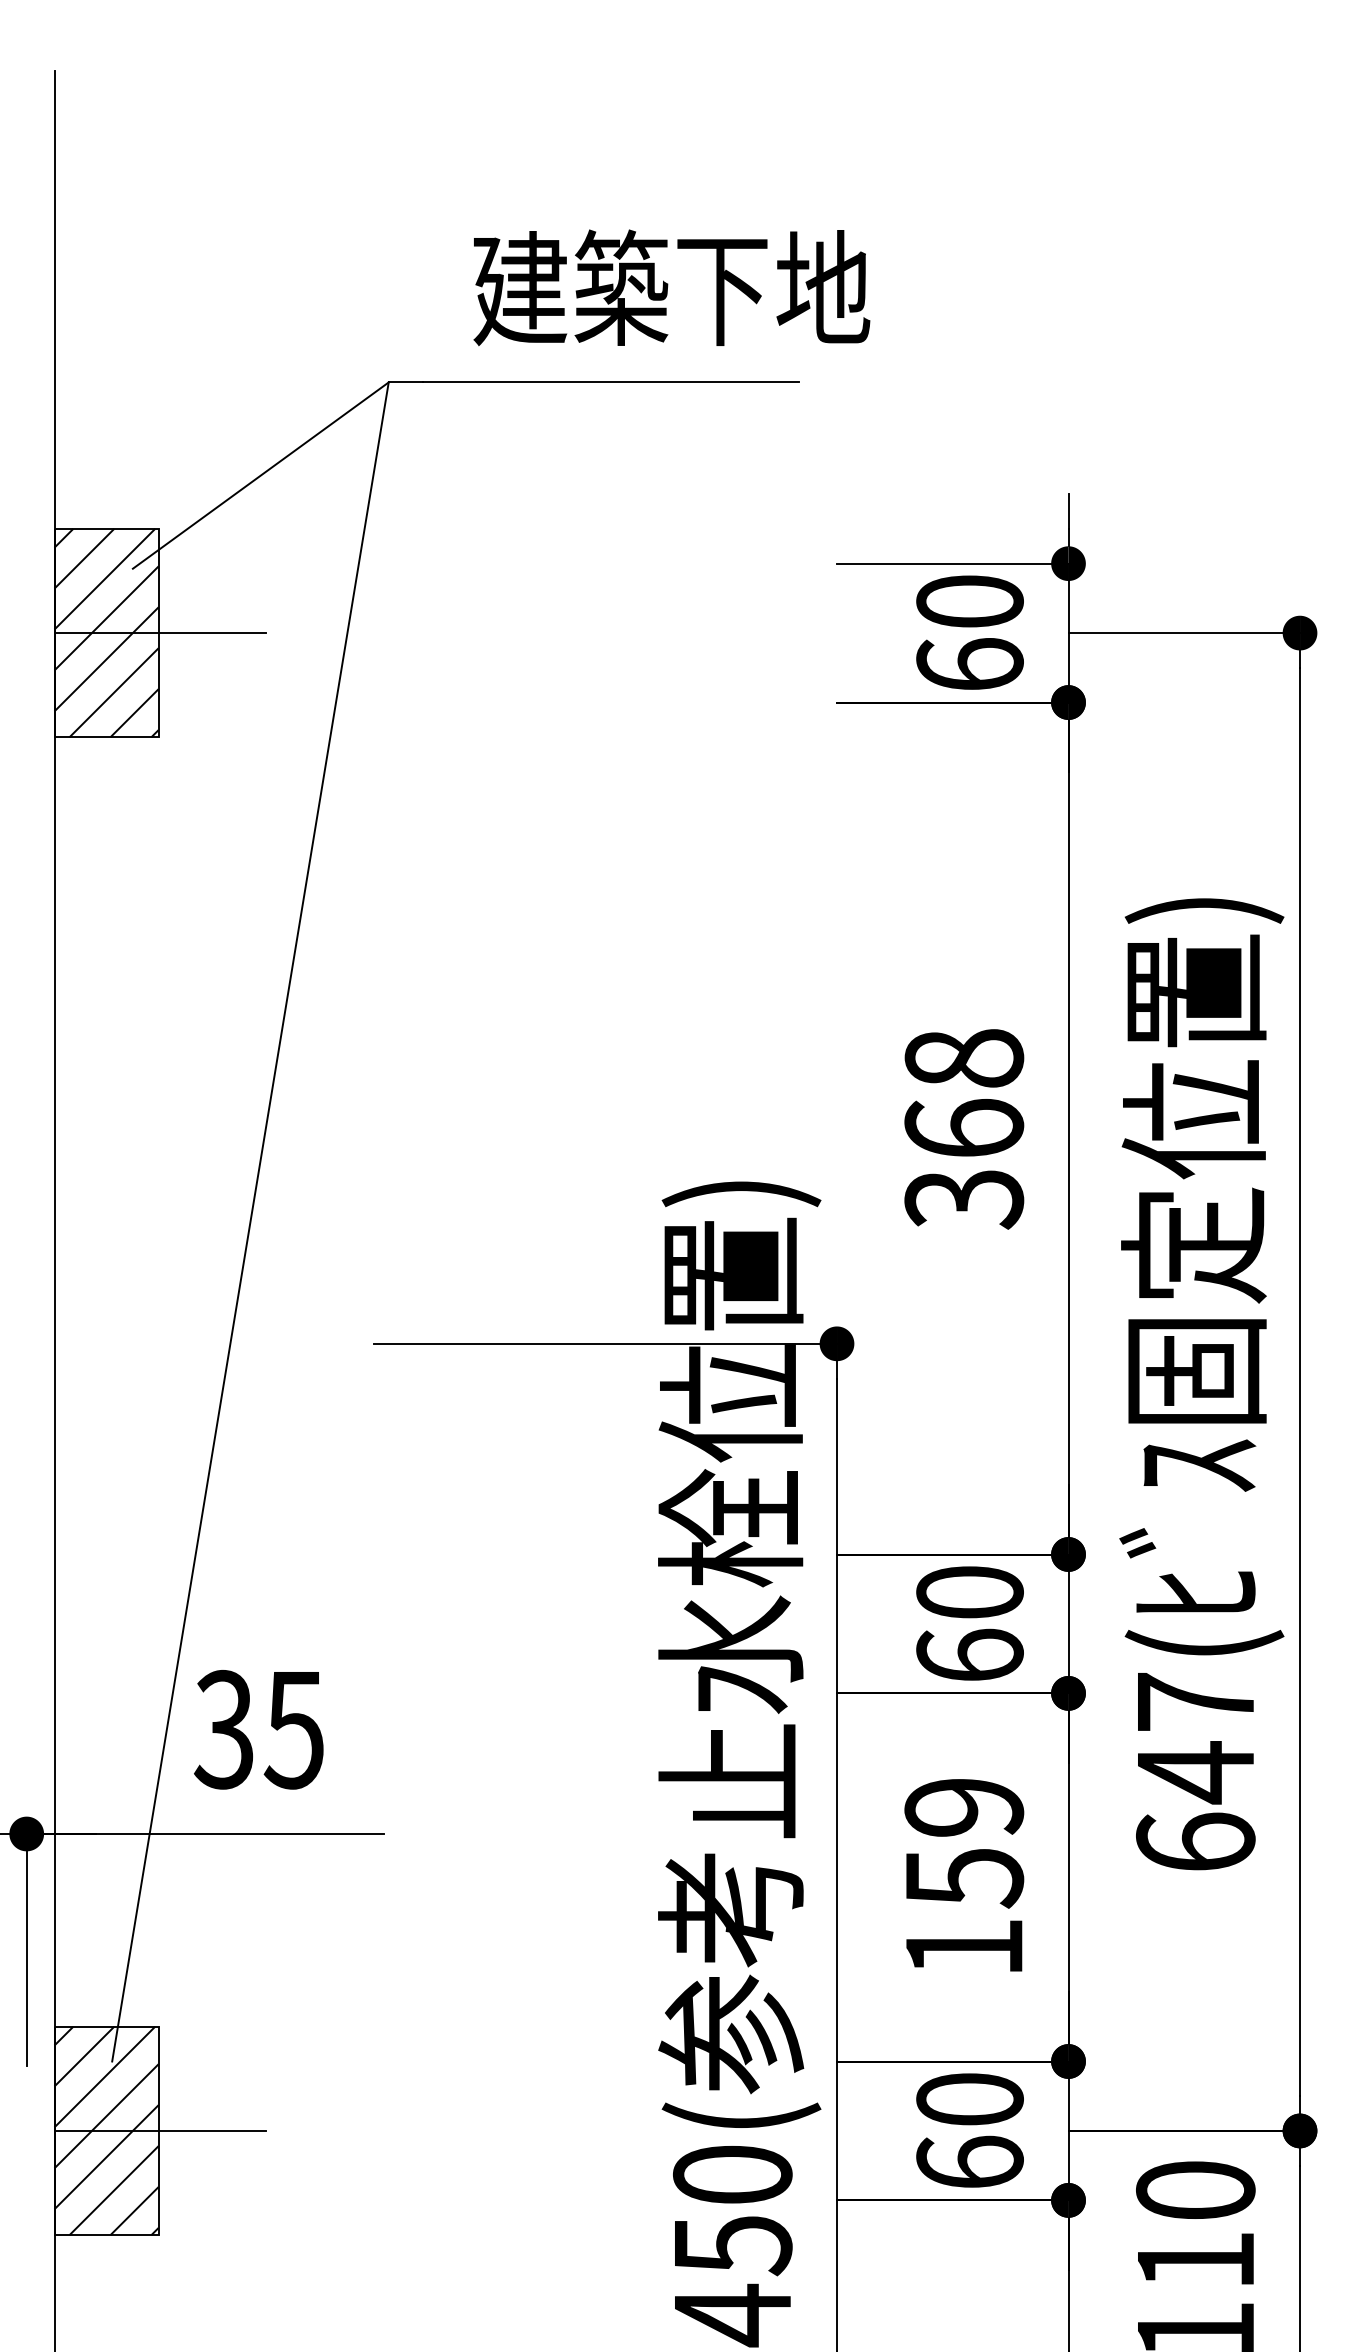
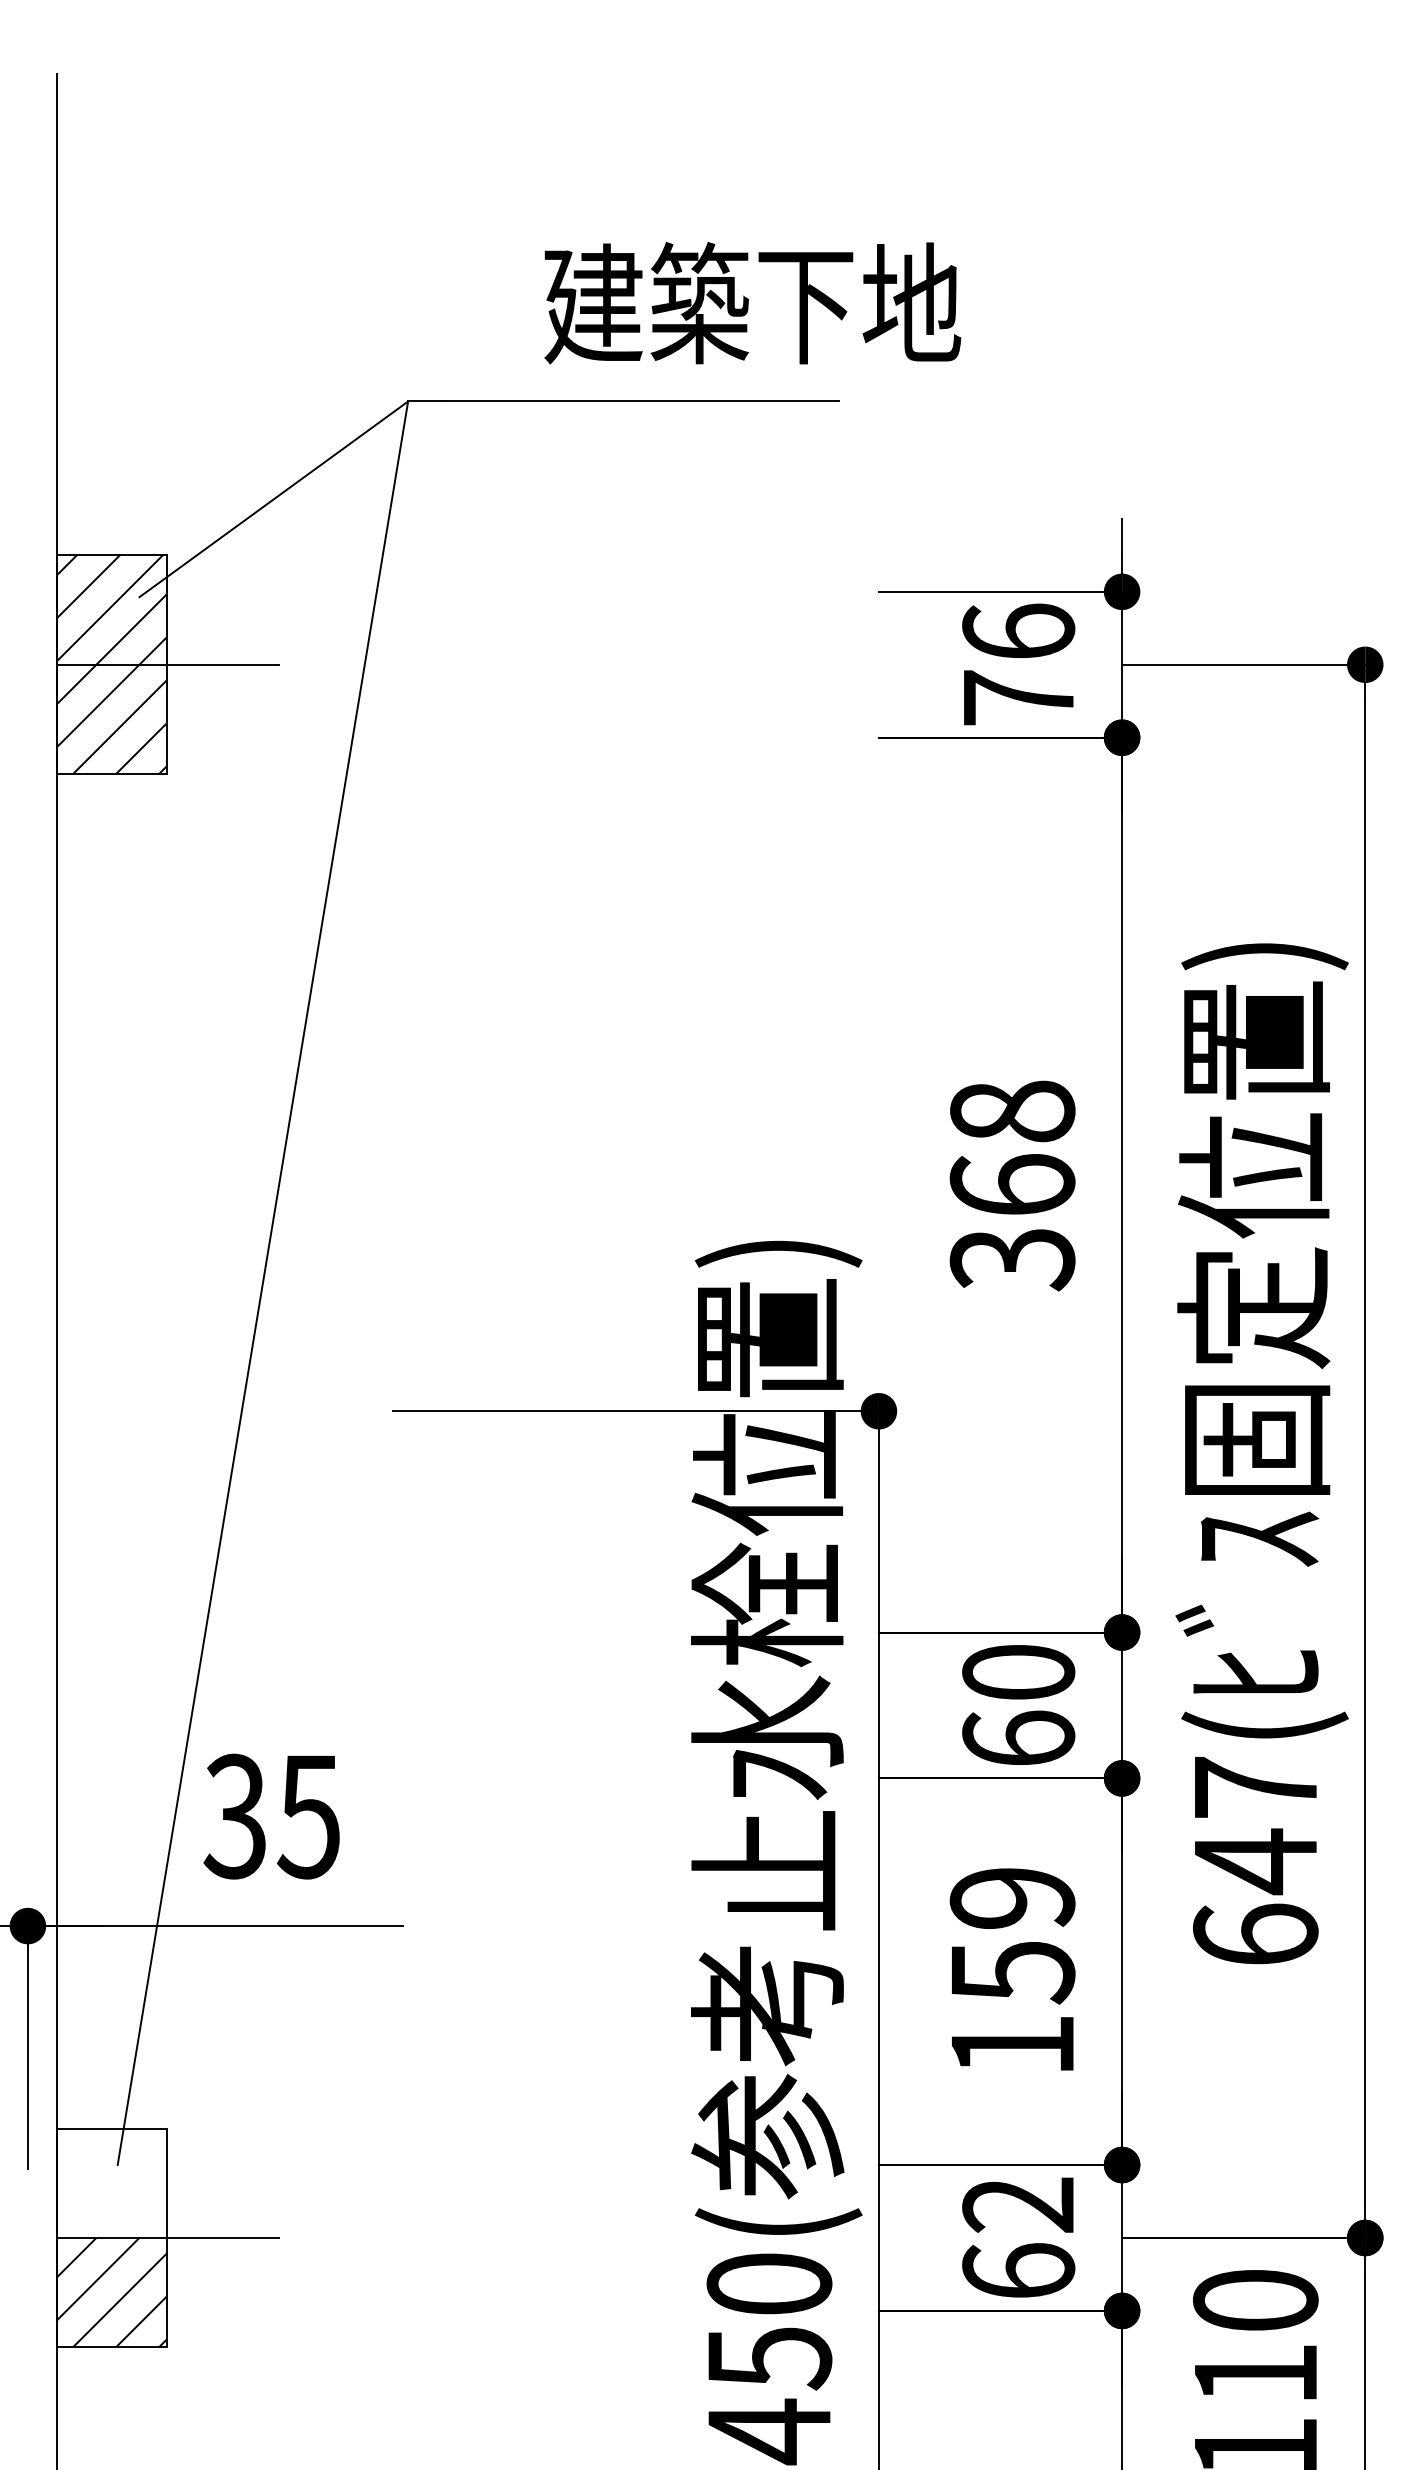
text: (671, 287) -> (752, 302), moved
text: (969, 632) -> (1018, 664), 60 -> 76
hatch: (106, 2078) -> (111, 2182), removed
text: (969, 2099) -> (1018, 2204), 60 -> 62

